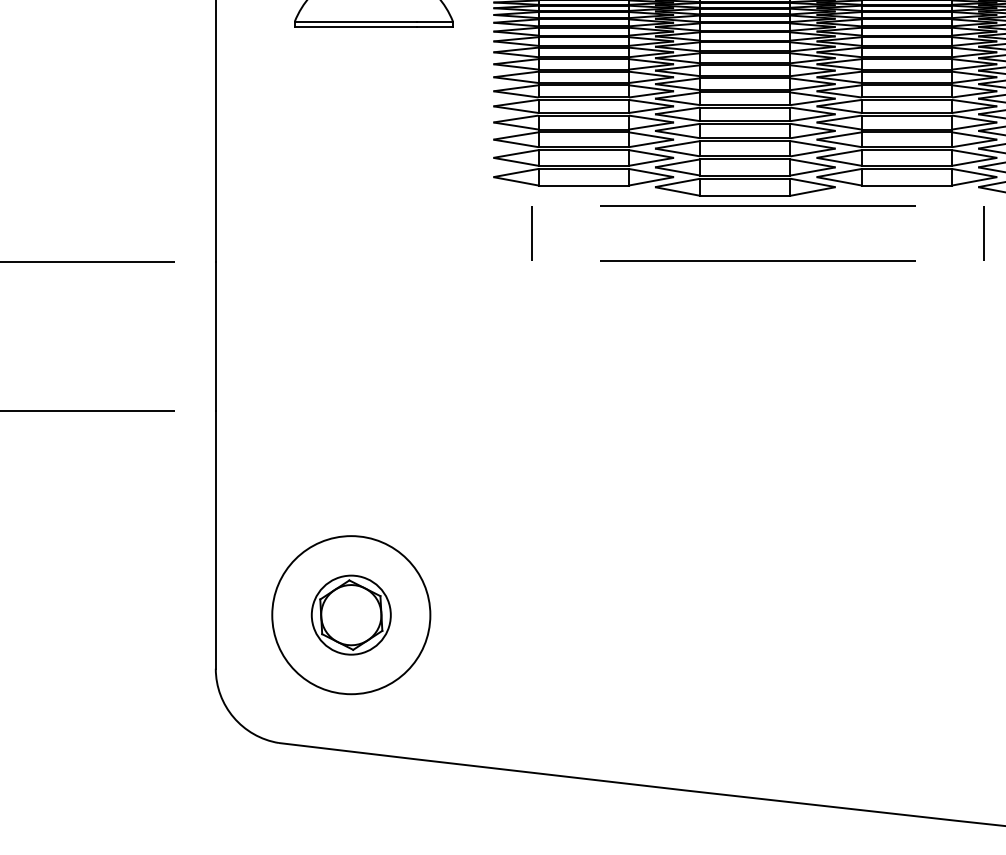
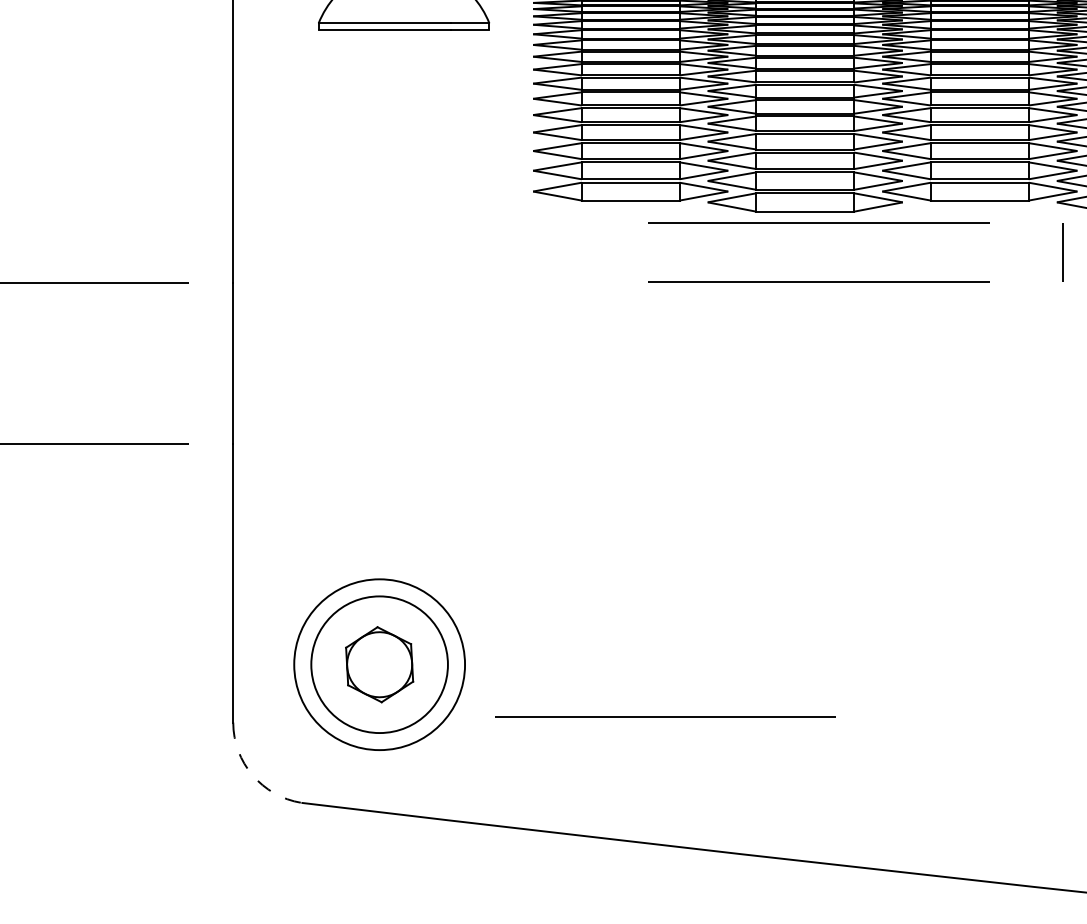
line: (531, 233) -> (574, 252), removed
circle: (350, 614) -> (378, 664), size x1.6
line: (615, 662) -> (665, 715), added
arc: (233, 717) -> (252, 775), solid -> dashed

